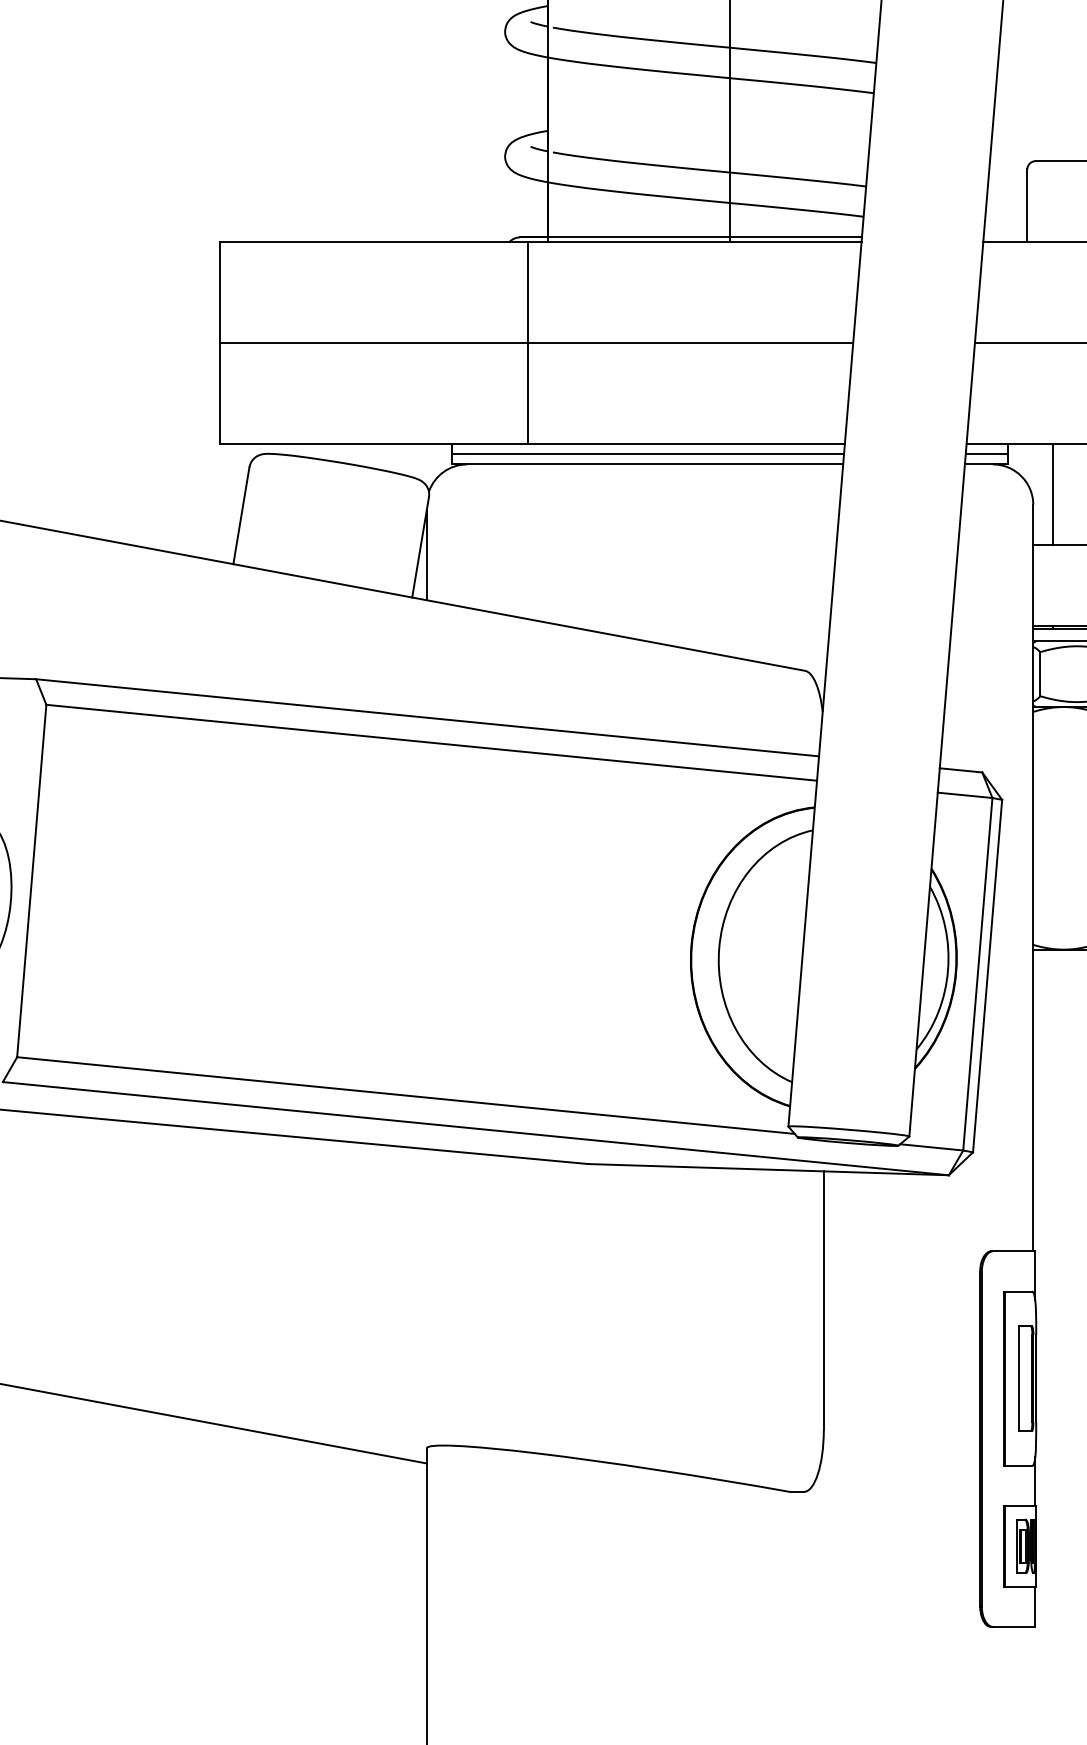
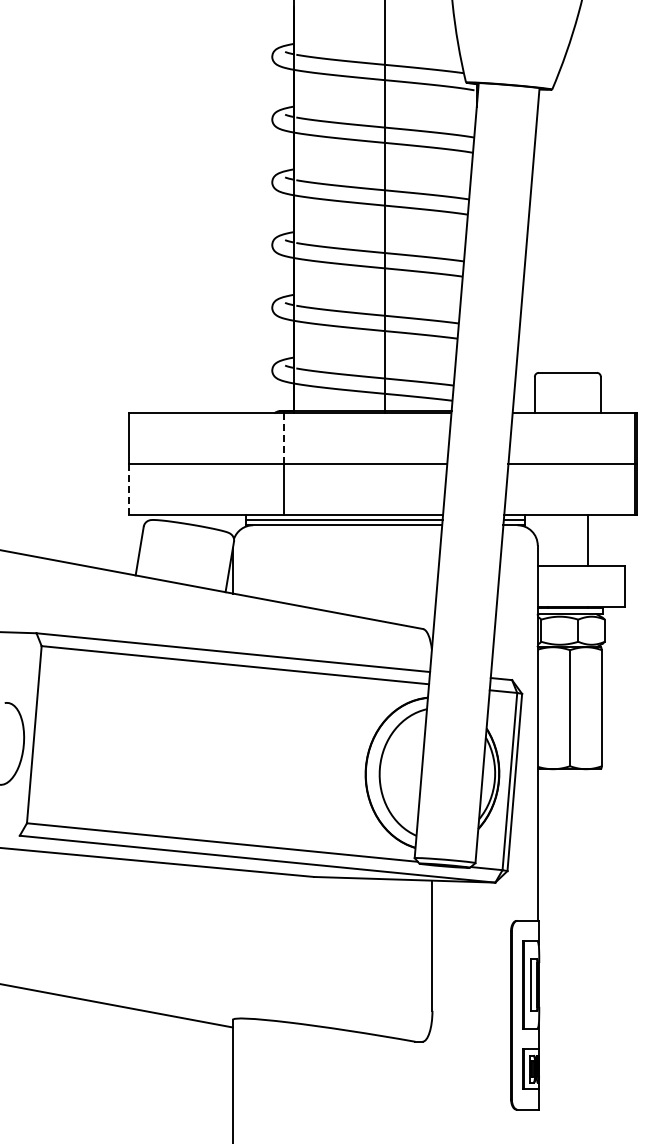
line: (527, 291) -> (283, 438), solid -> dashed
line: (221, 393) -> (129, 489), solid -> dashed
line: (1052, 494) -> (547, 540), removed

